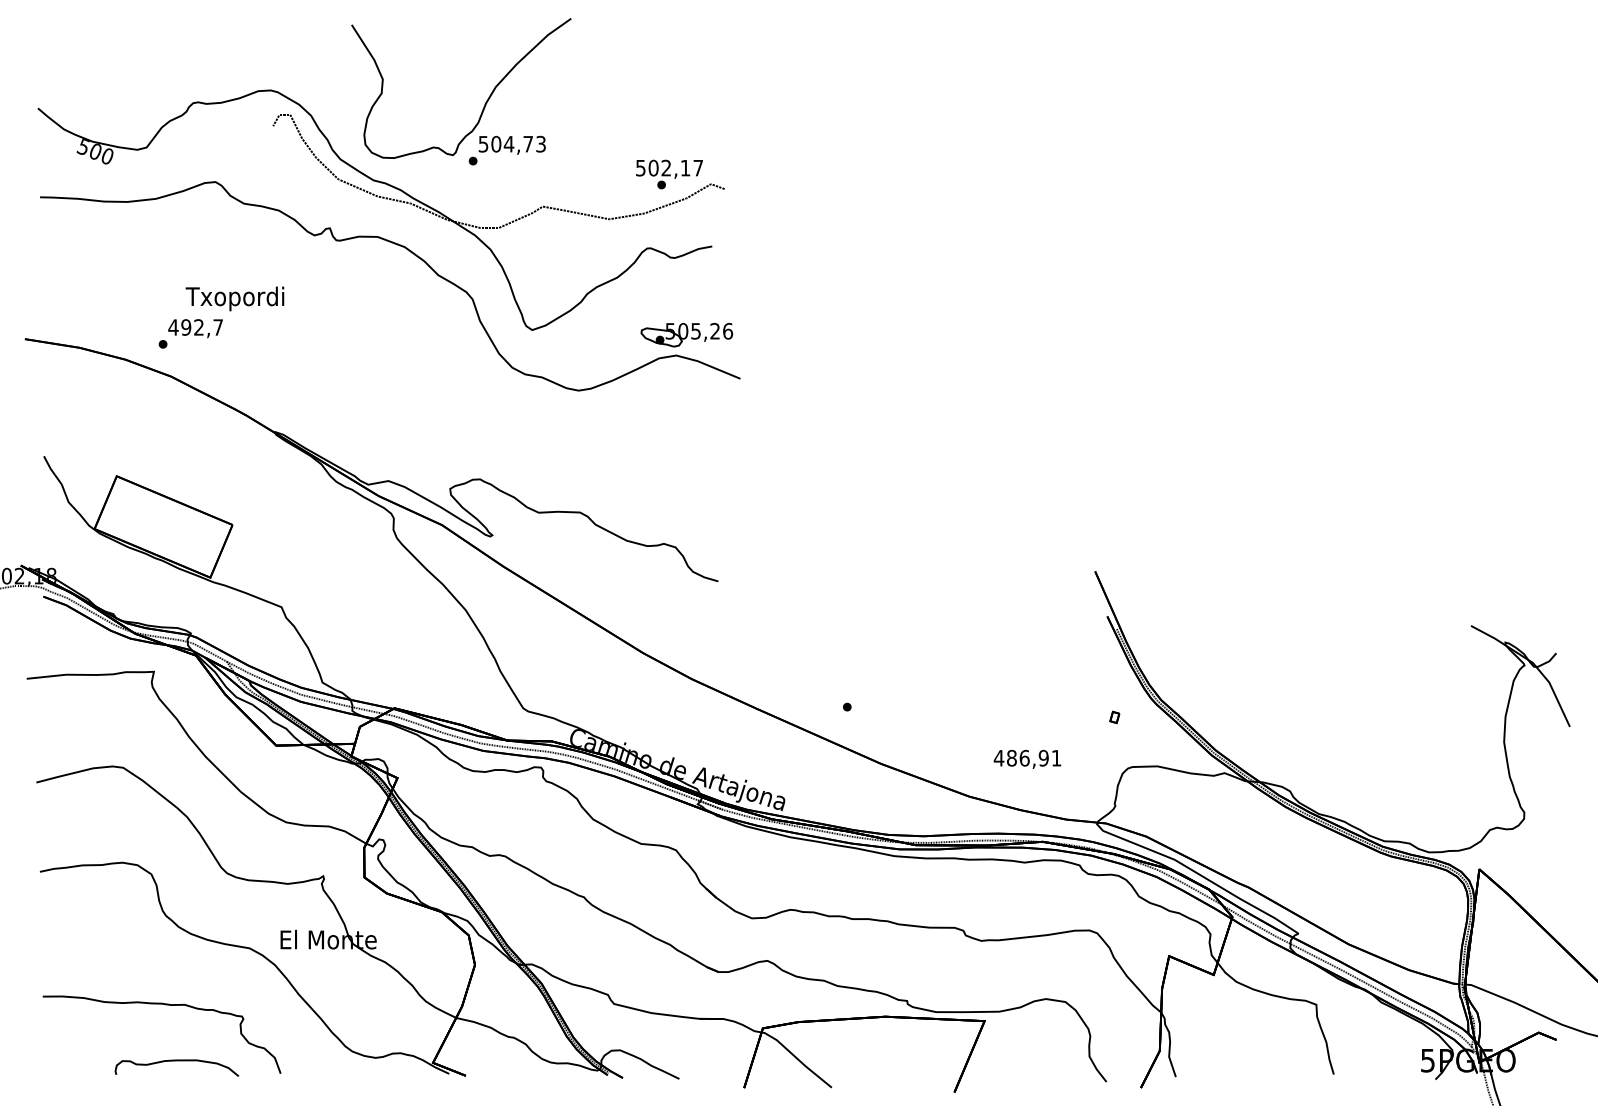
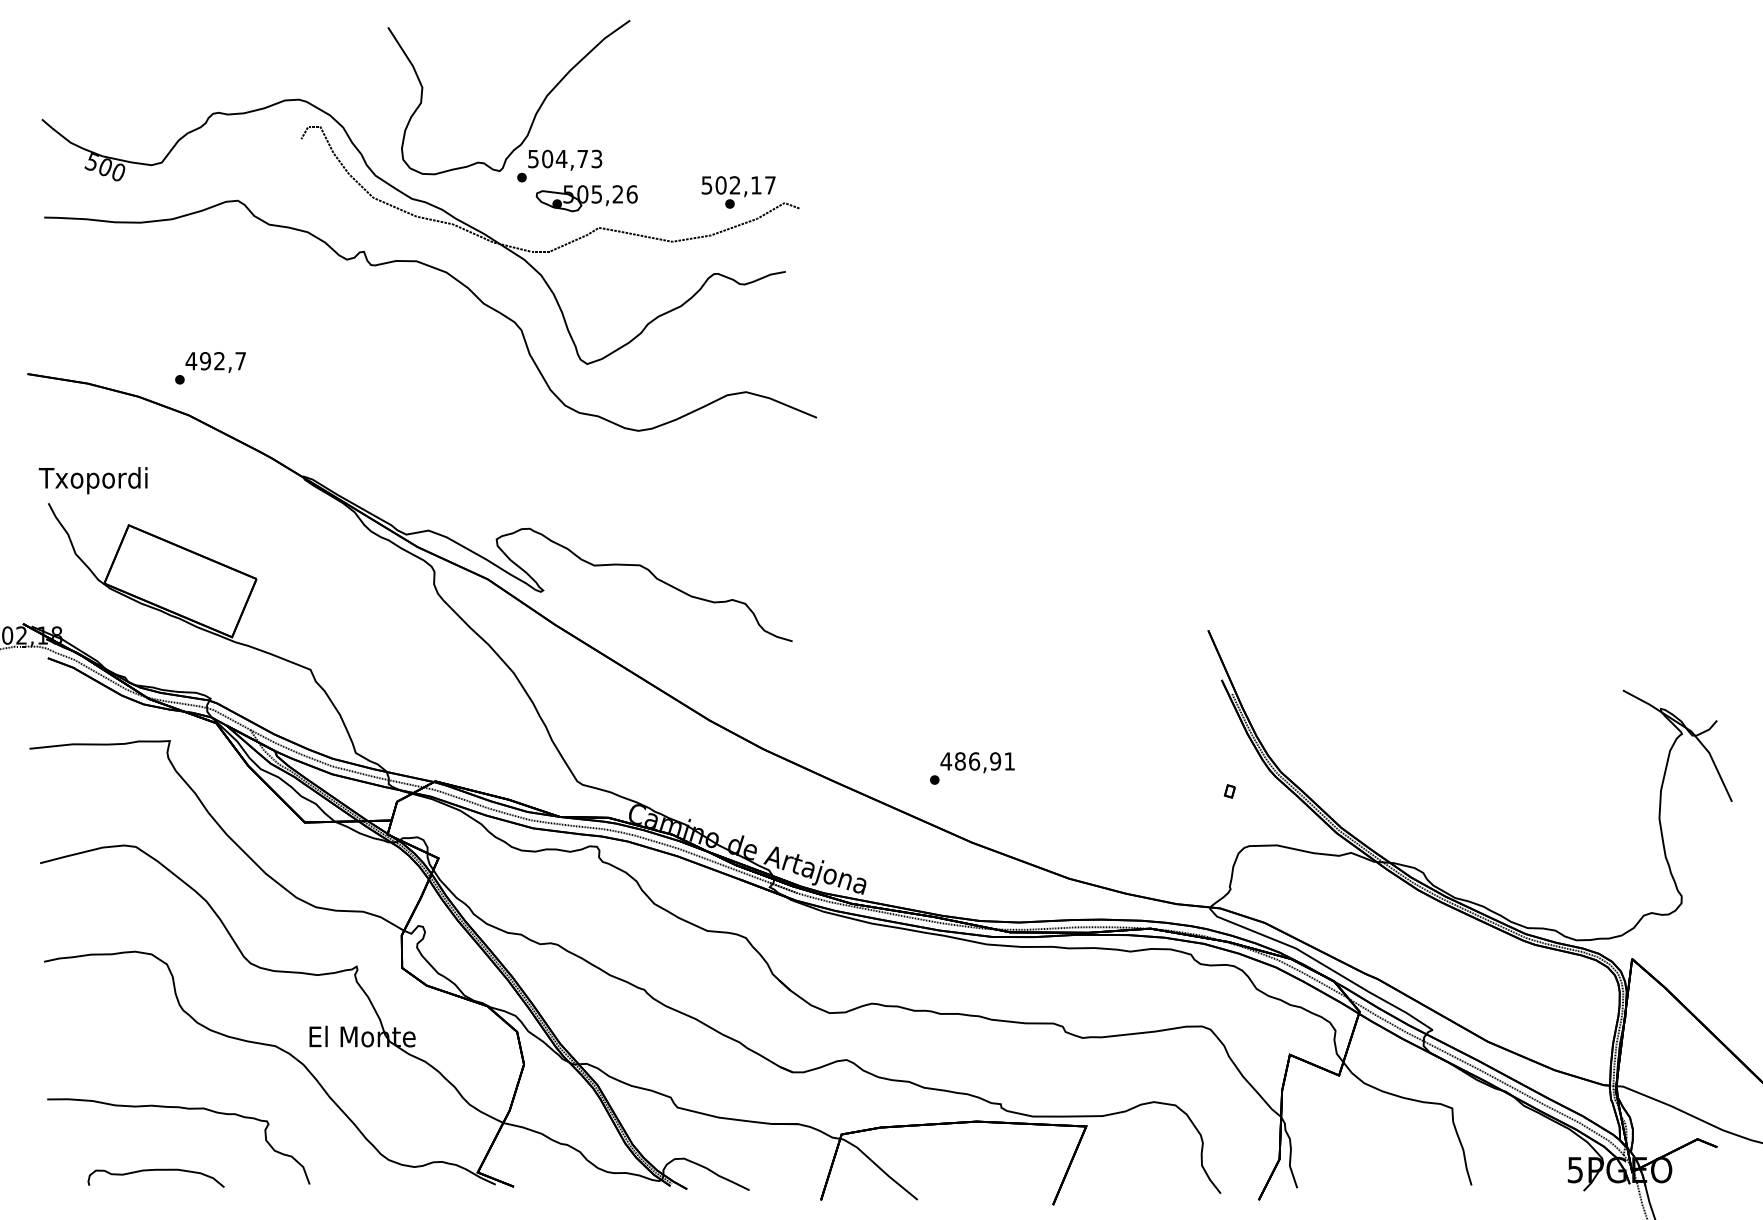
text: (234, 298) -> (92, 480), moved
part: (686, 335) -> (586, 198), moved
text: (1027, 759) -> (977, 762), moved
part: (176, 1061) -> (155, 1170), moved

